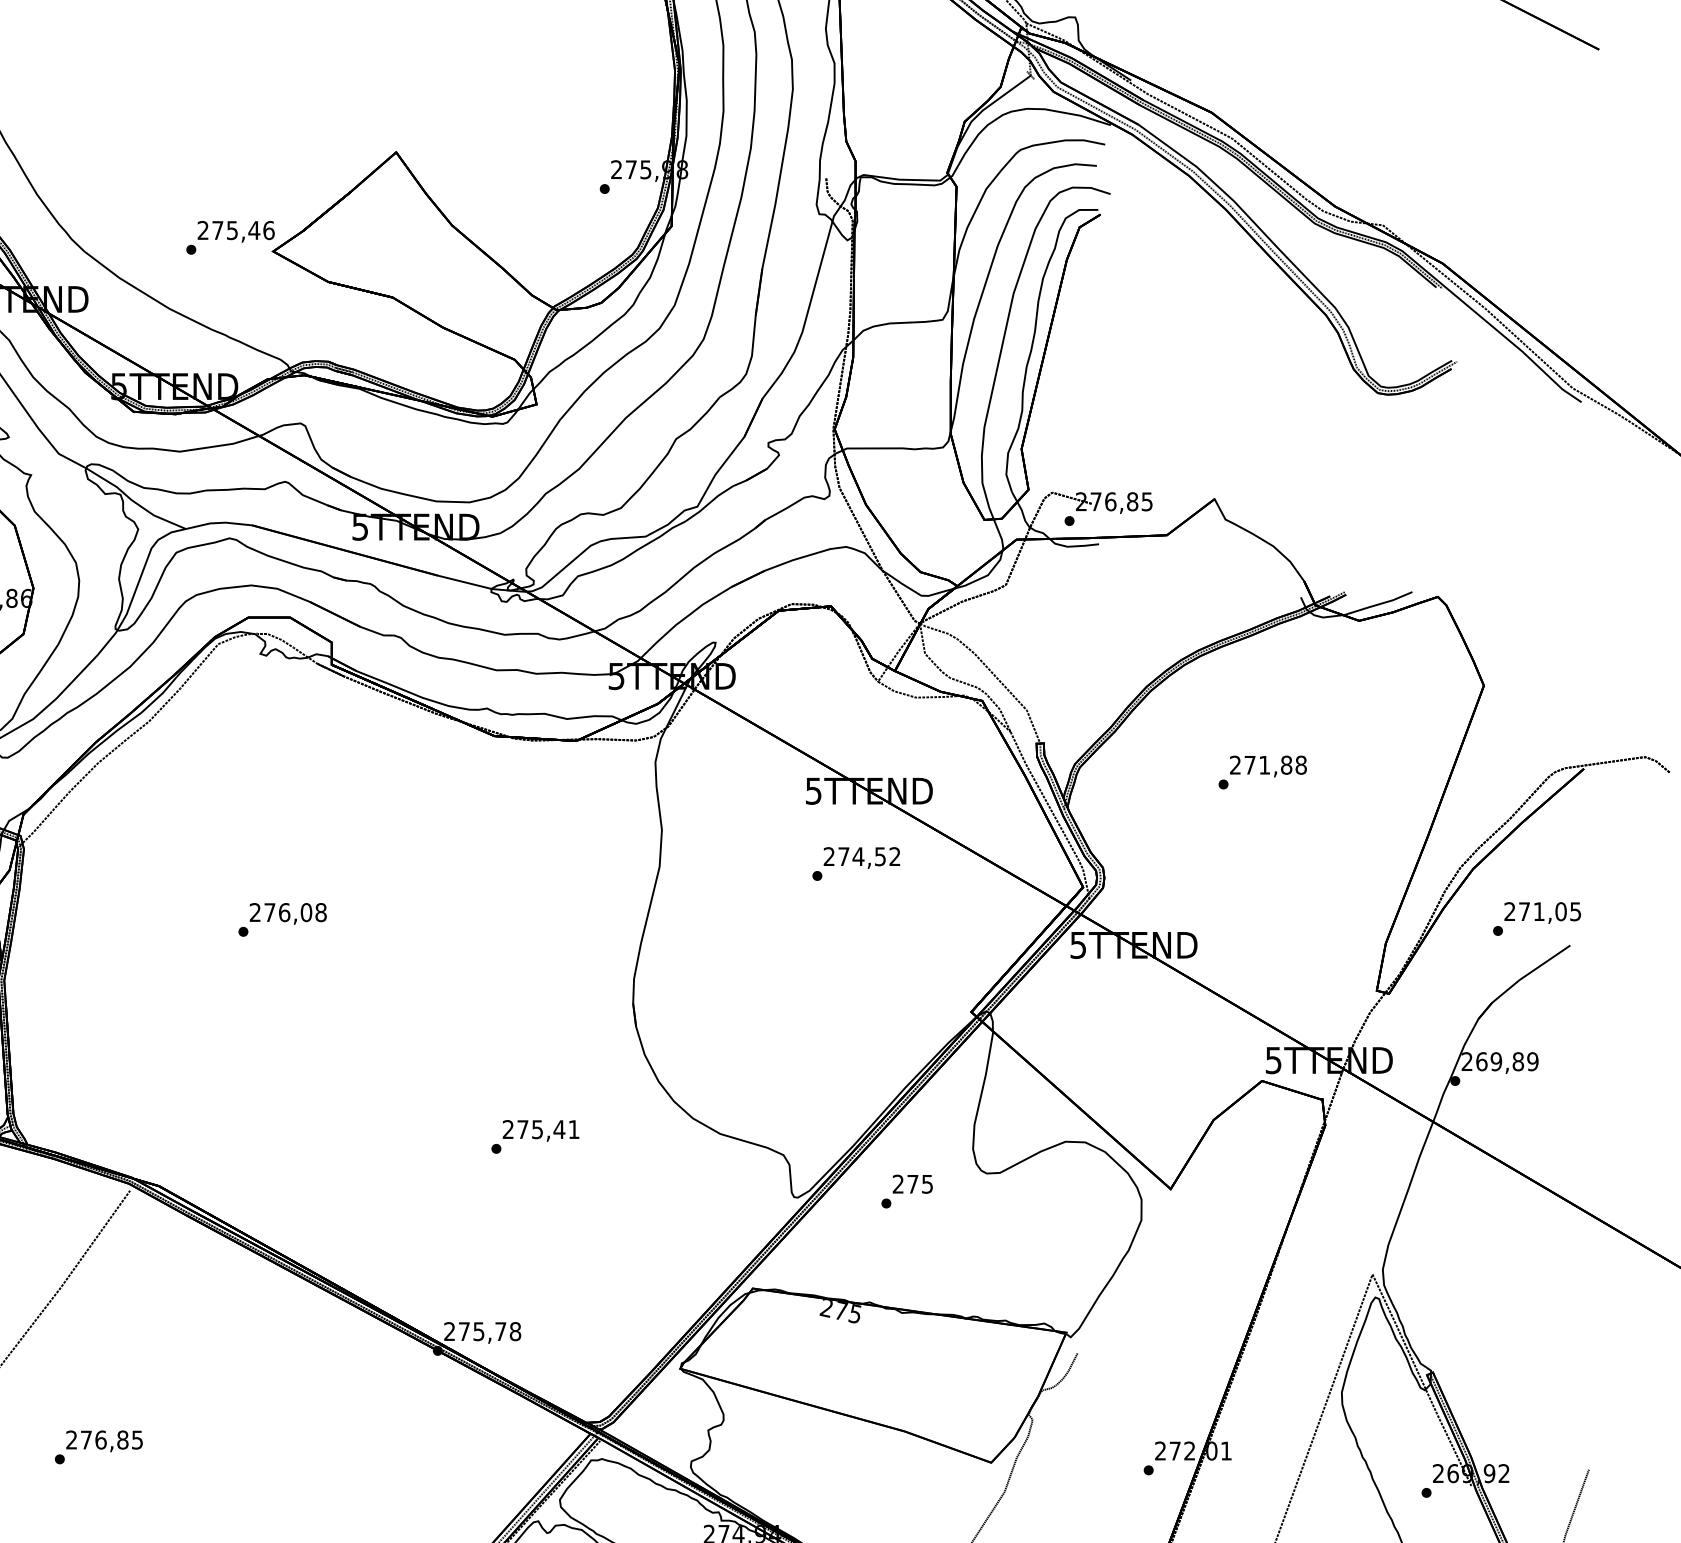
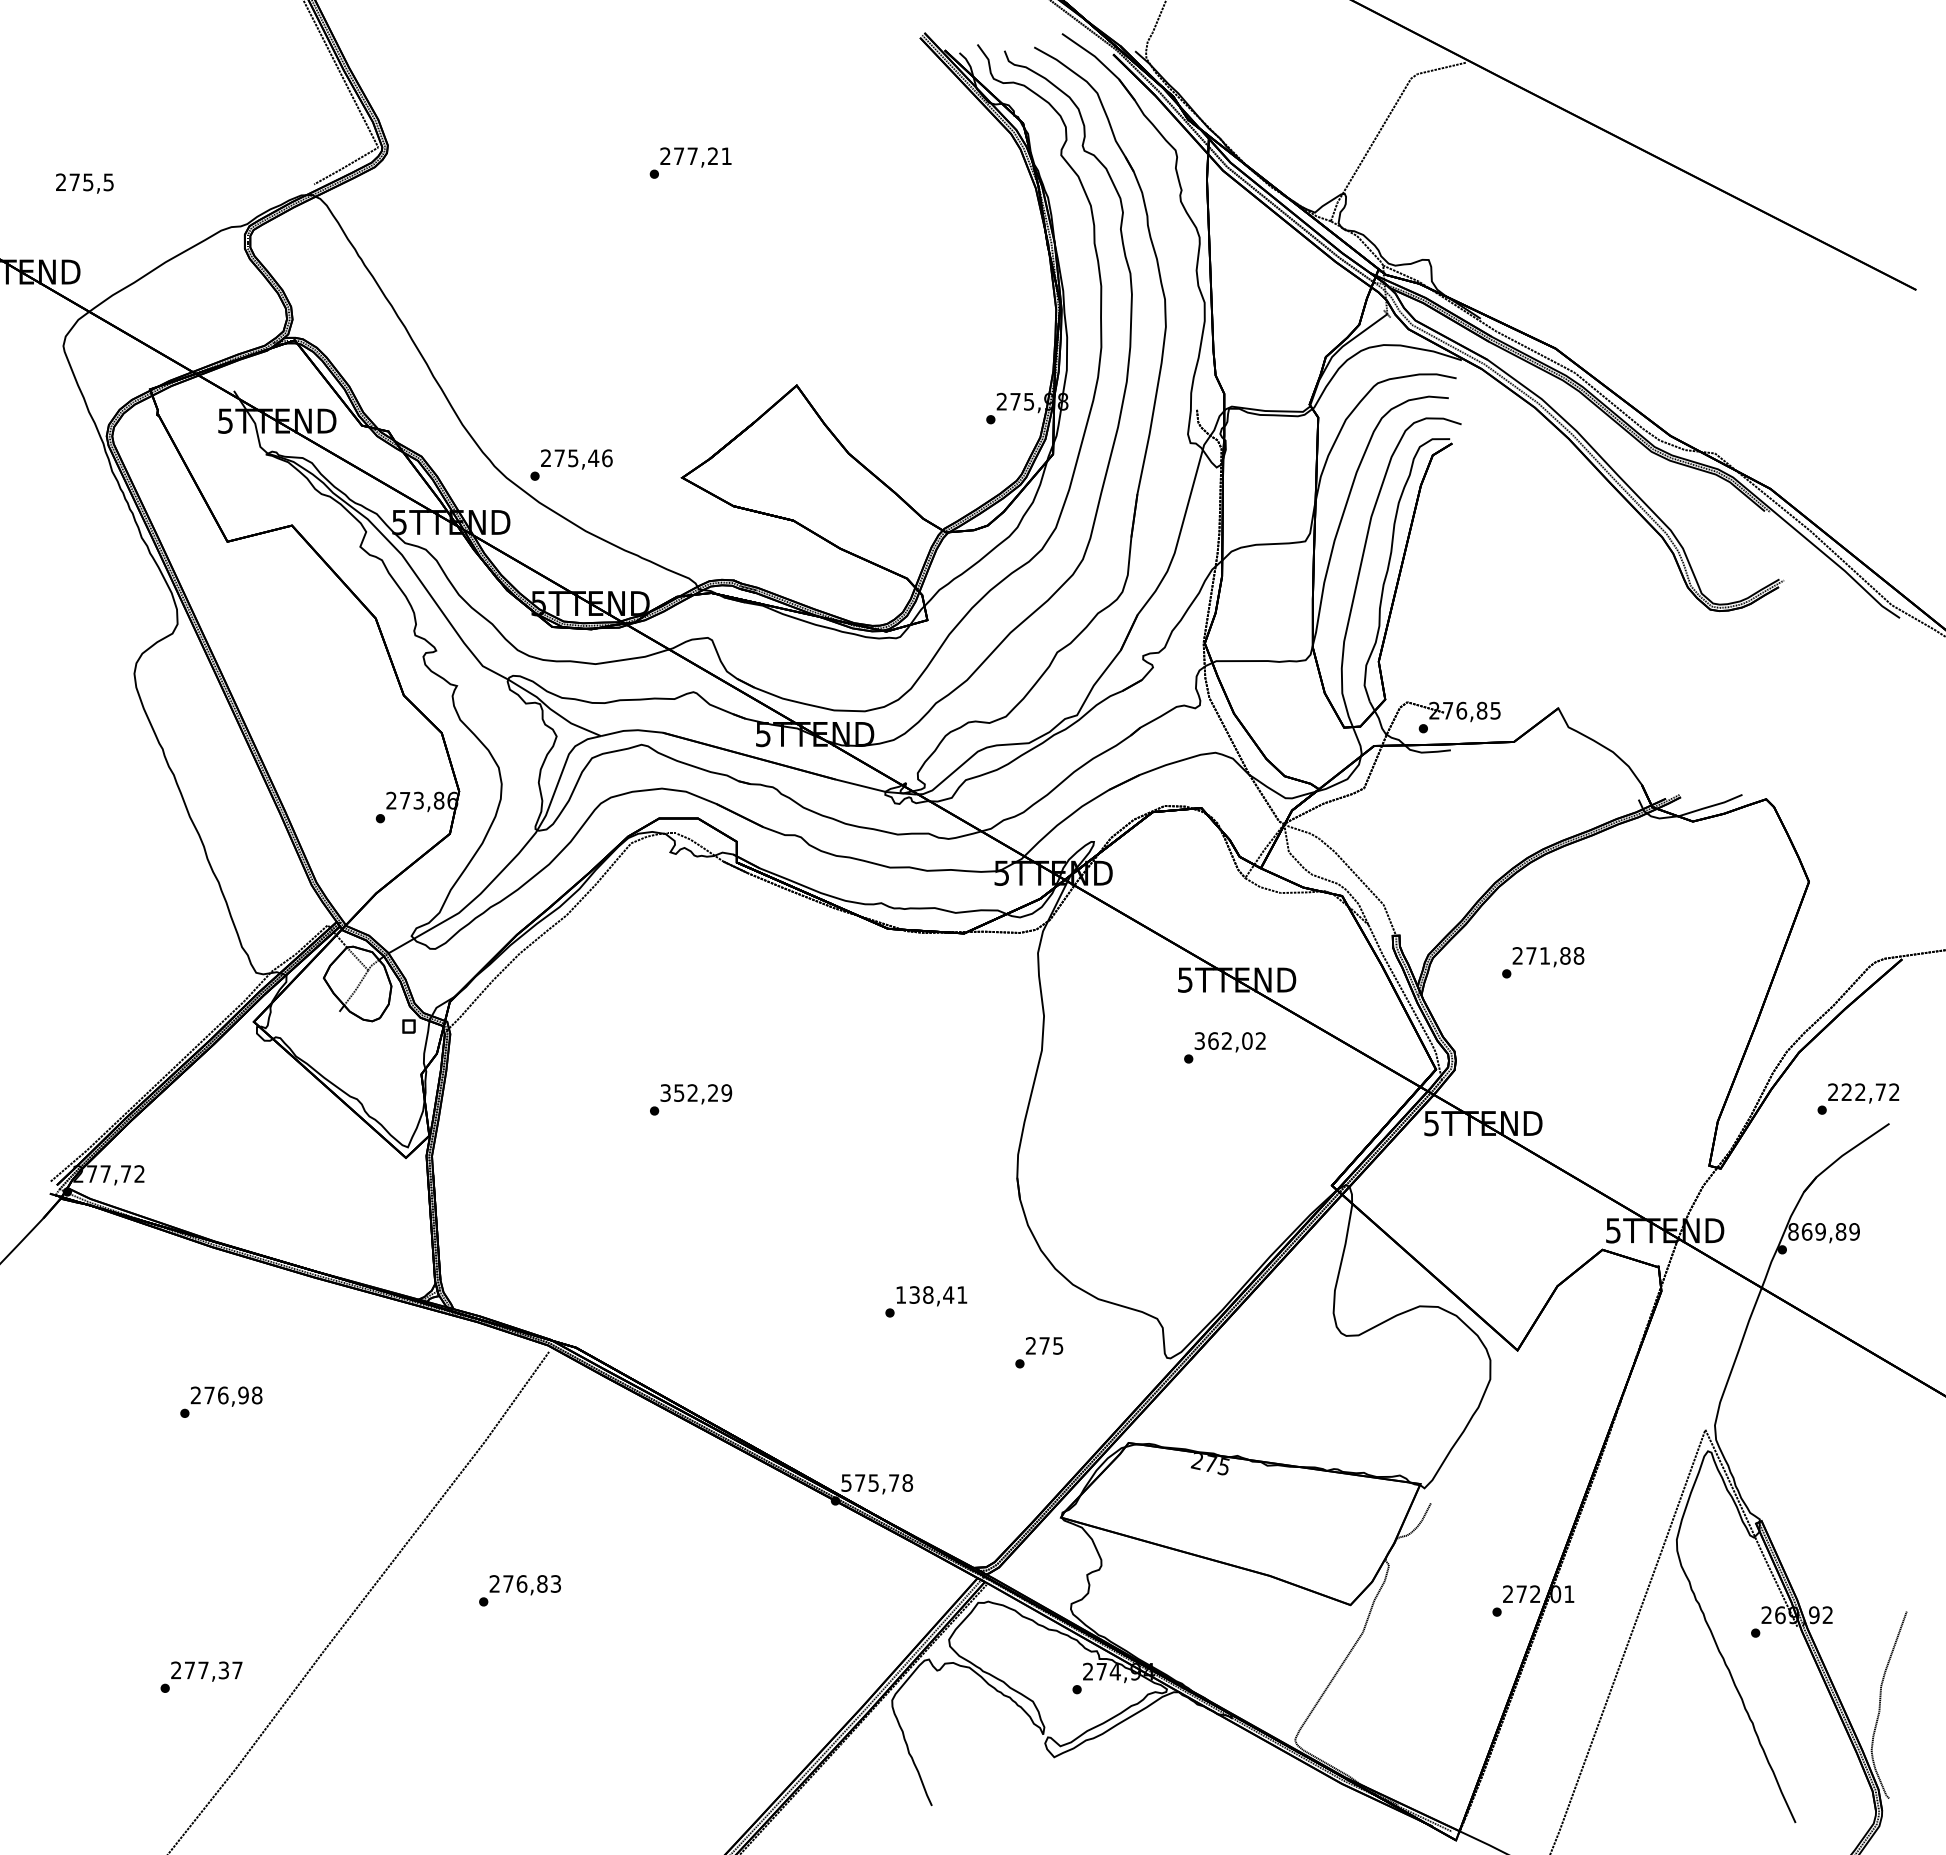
text: (230, 237) -> (571, 464), moved
text: (1263, 772) -> (1543, 962), moved
text: (854, 856) -> (1223, 1040), 274,52 -> 362,02
text: (288, 911) -> (696, 1092), 276,08 -> 352,29
text: (1549, 911) -> (1870, 1092), 271,05 -> 222,72
text: (1467, 1061) -> (1793, 1231), 269,89 -> 869,89
text: (522, 1129) -> (914, 1294), 275,41 -> 138,41
text: (907, 1191) -> (1039, 1352), moved
text: (449, 1331) -> (846, 1482), 275,78 -> 575,78
text: (136, 1439) -> (555, 1583), 276,85 -> 276,83

